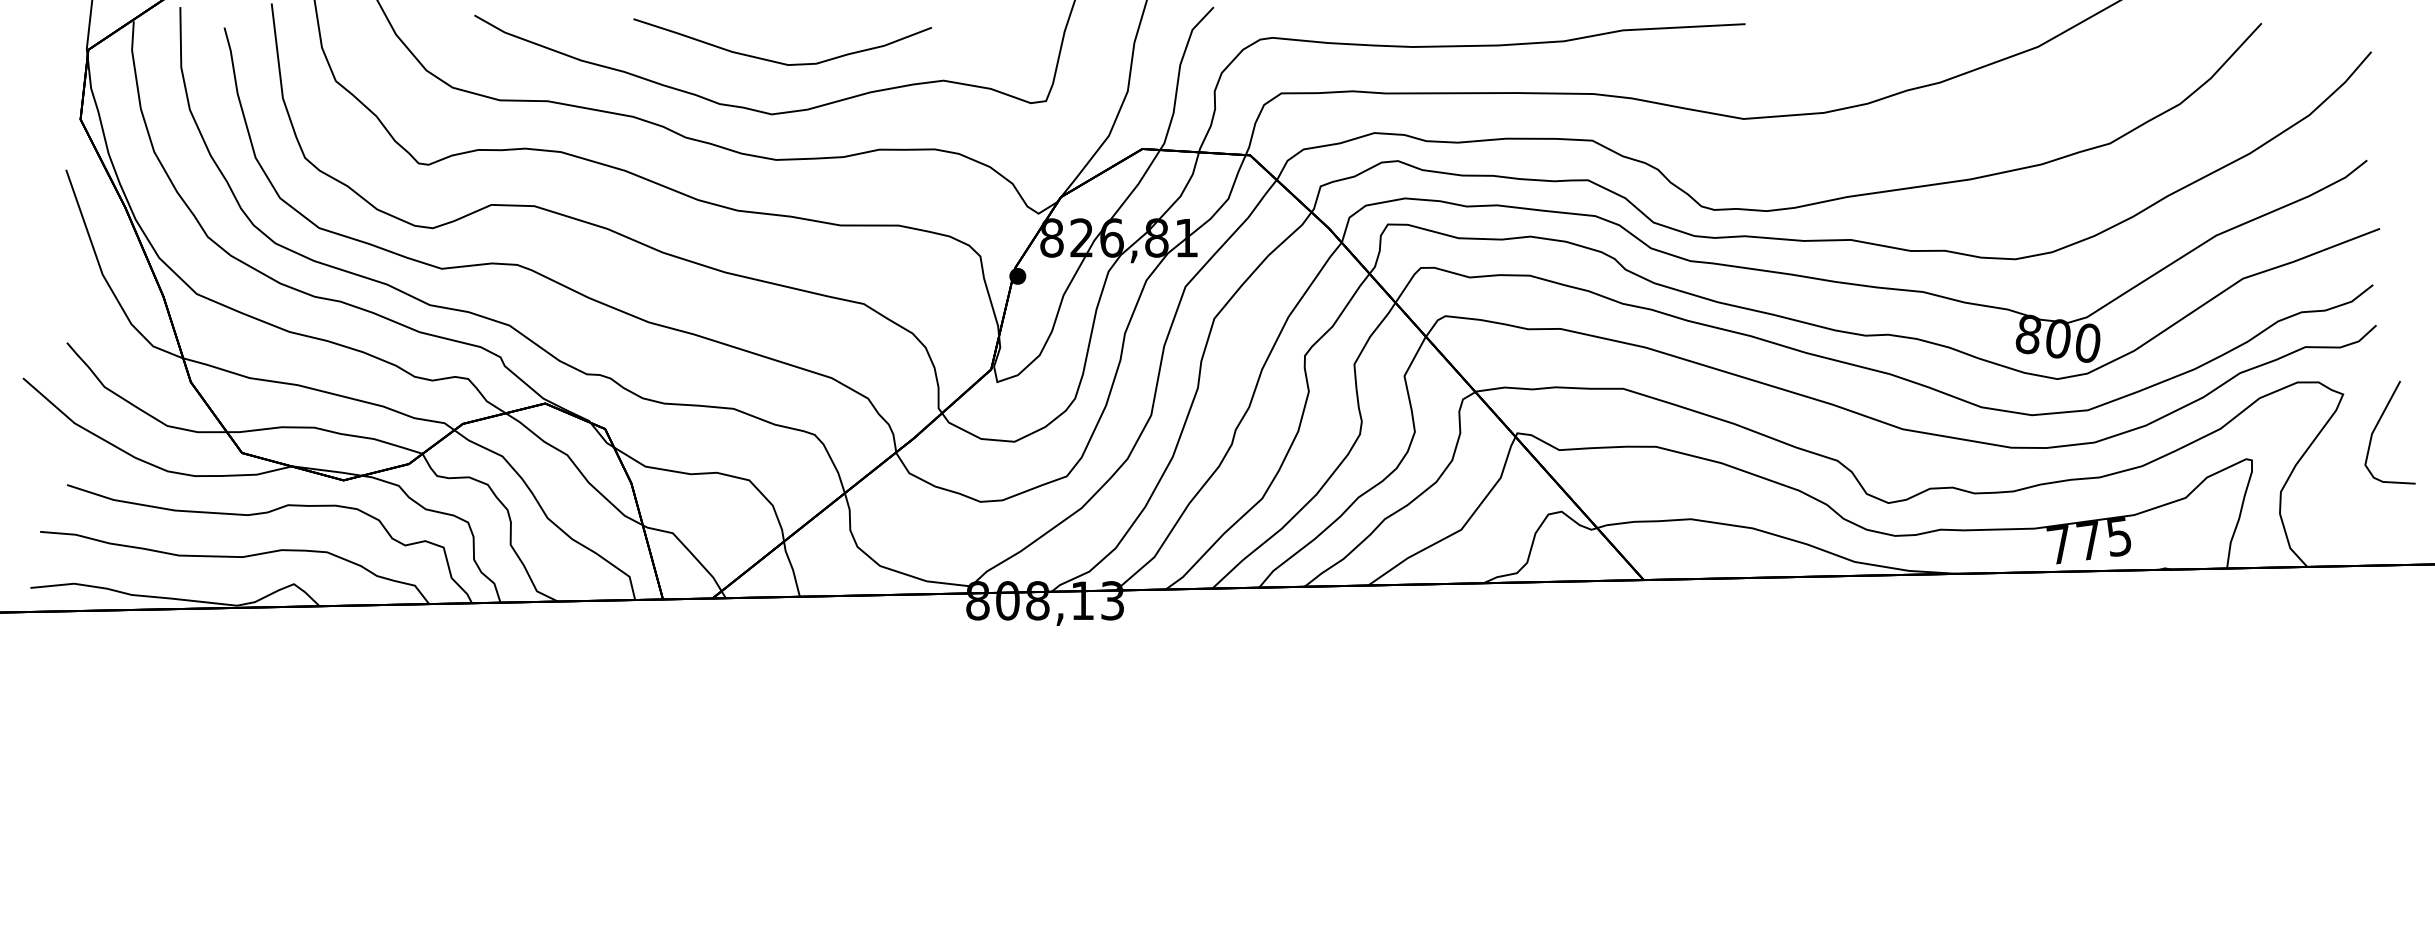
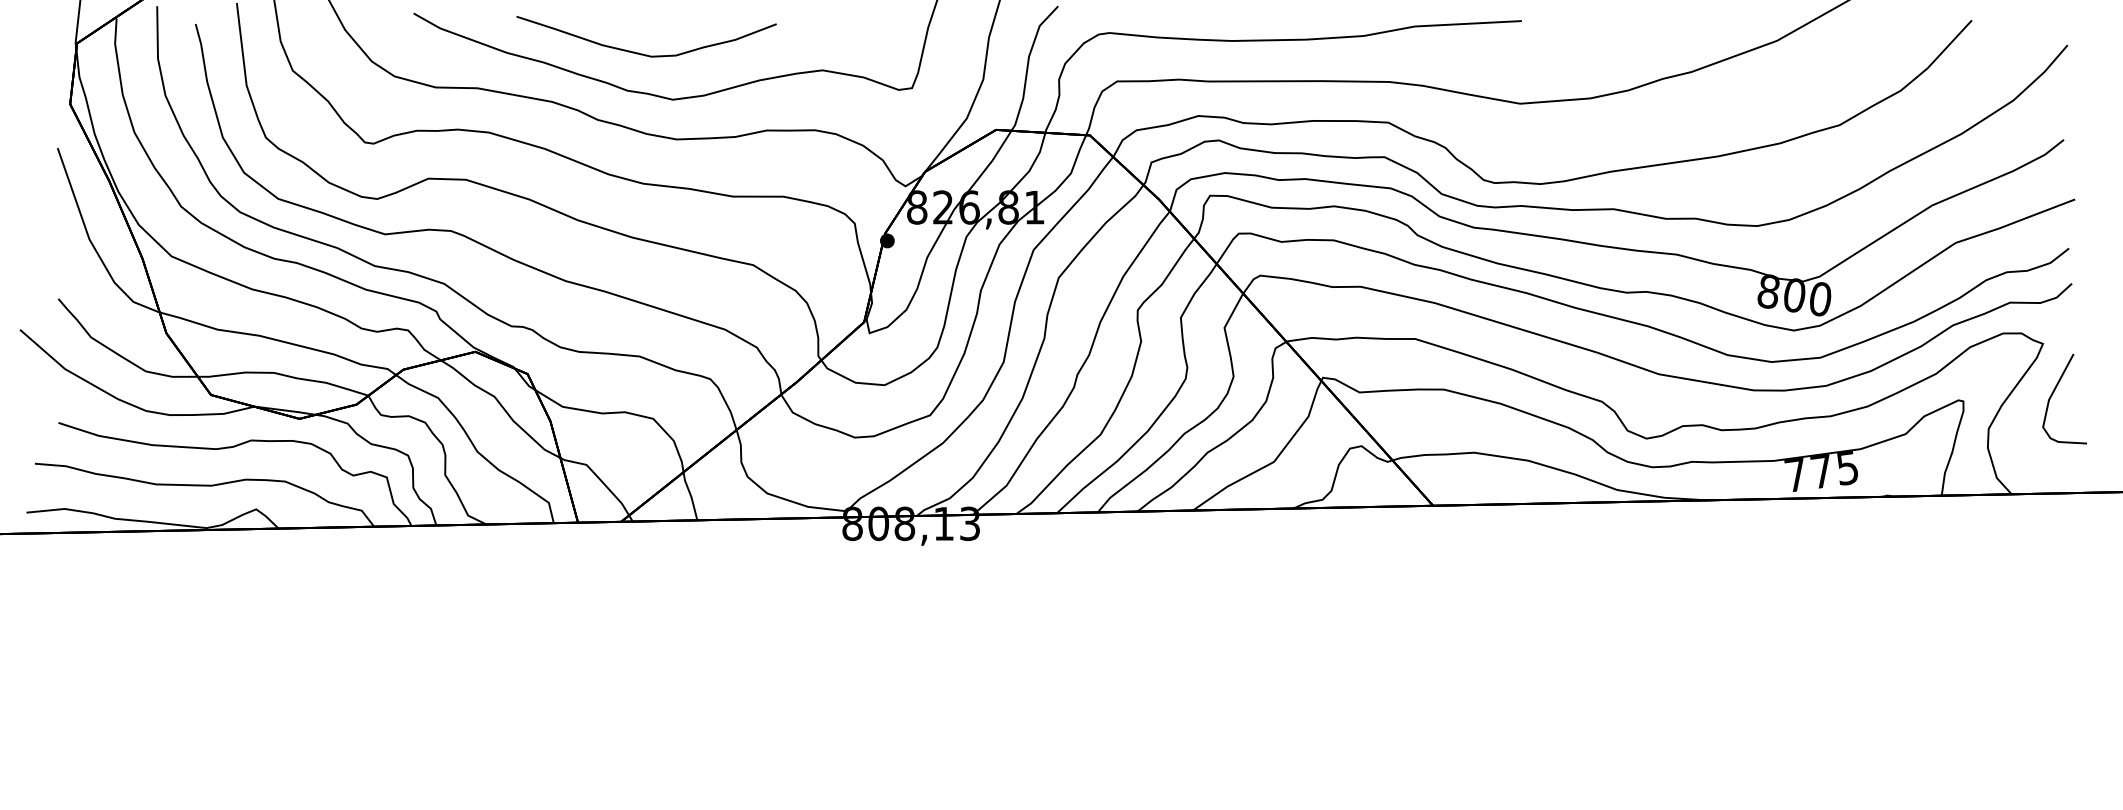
curve: (778, 61) -> (642, 53), moved
curve: (2377, 426) -> (2053, 393), moved

